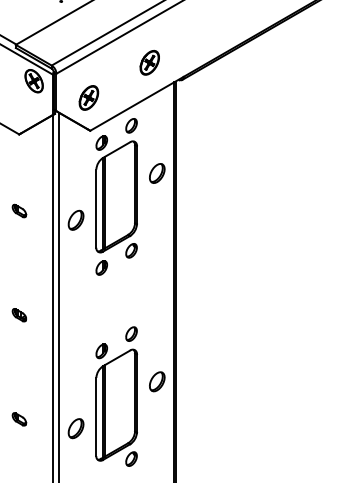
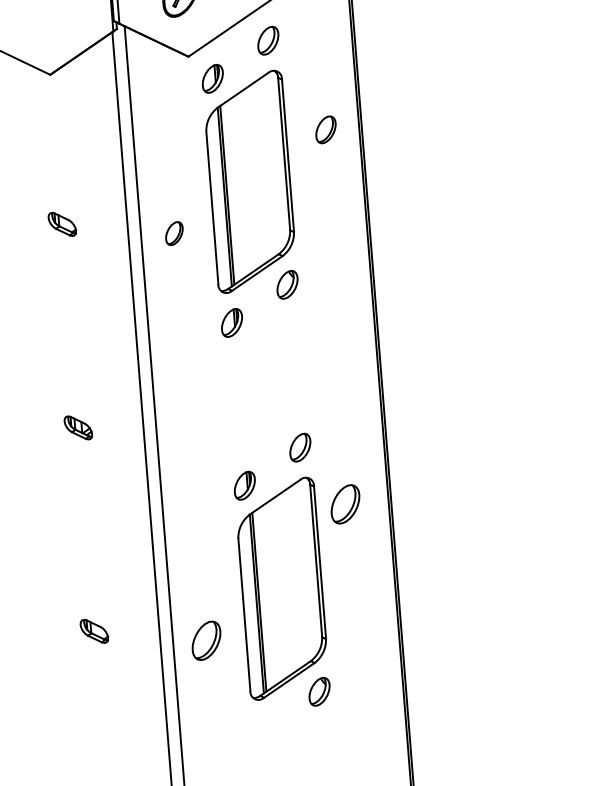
part: (157, 173) -> (326, 129), size x0.7
part: (75, 219) -> (173, 232), size x0.6
part: (157, 381) -> (345, 503), moved

